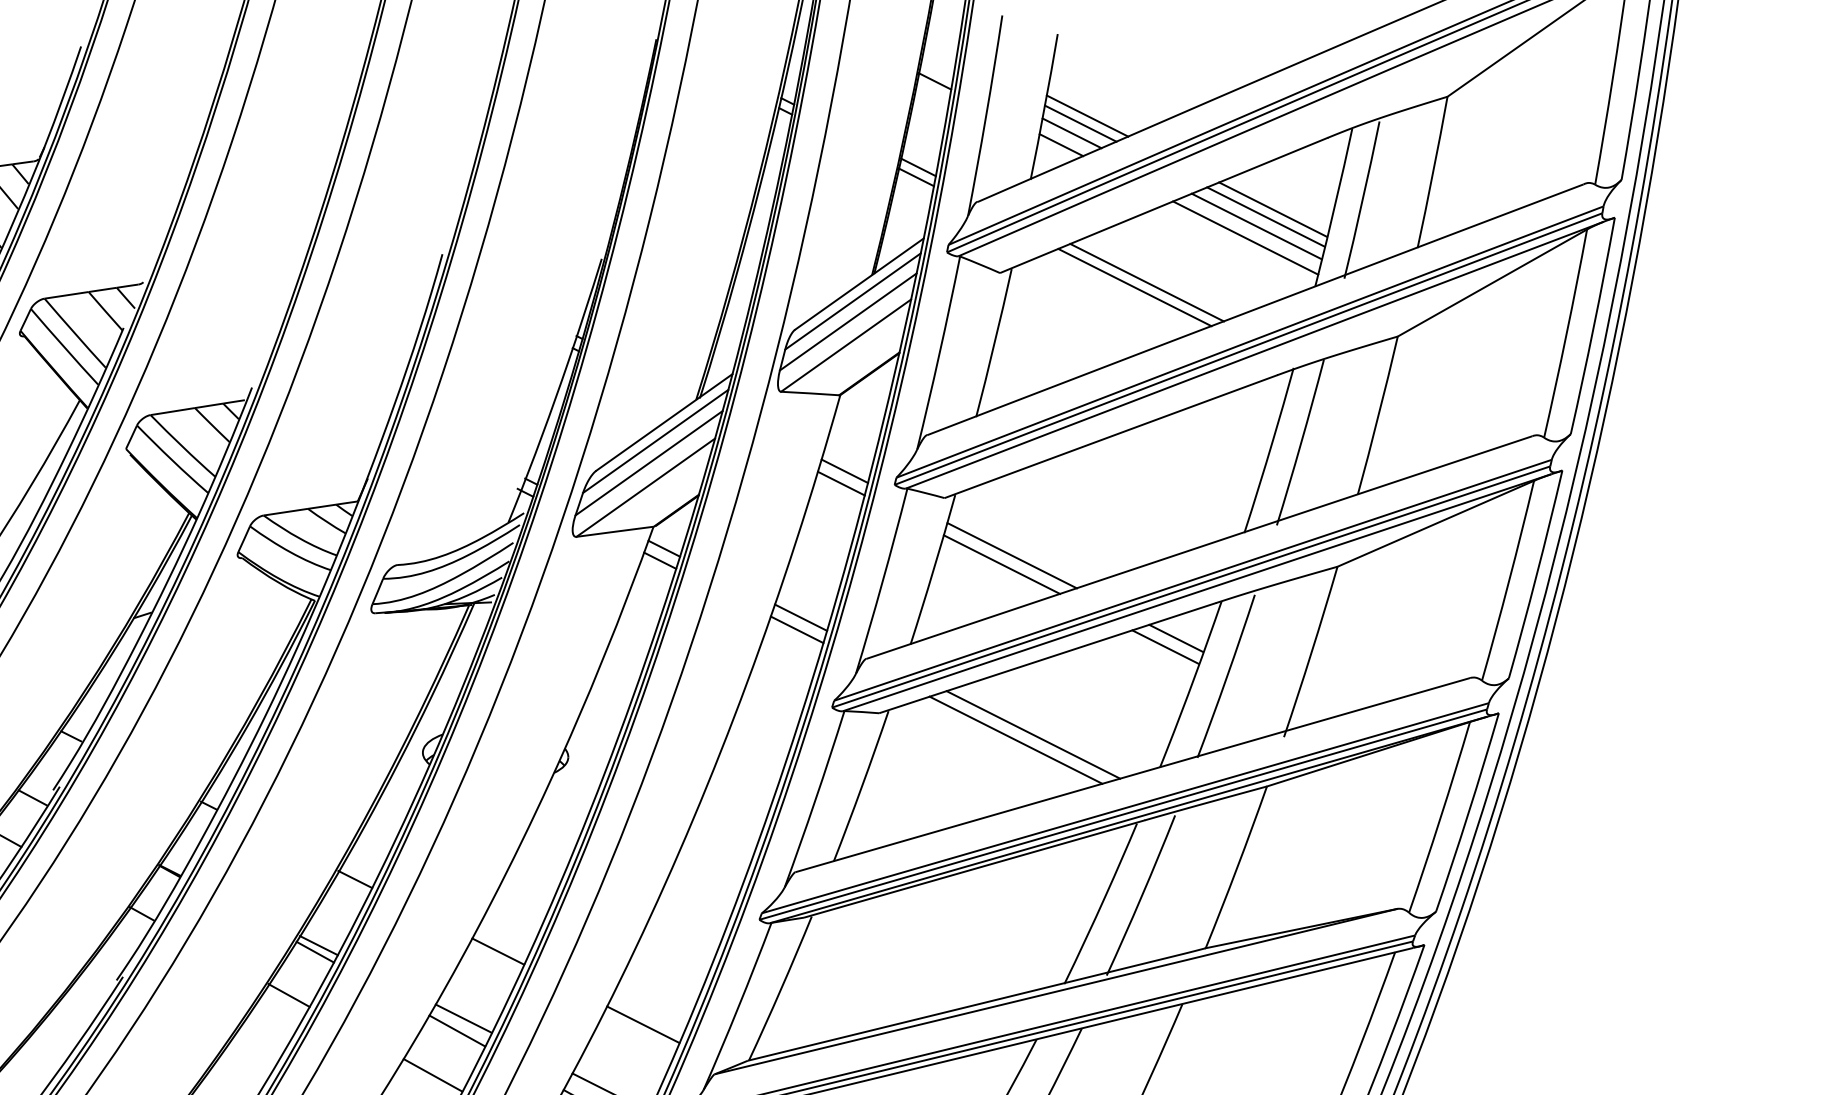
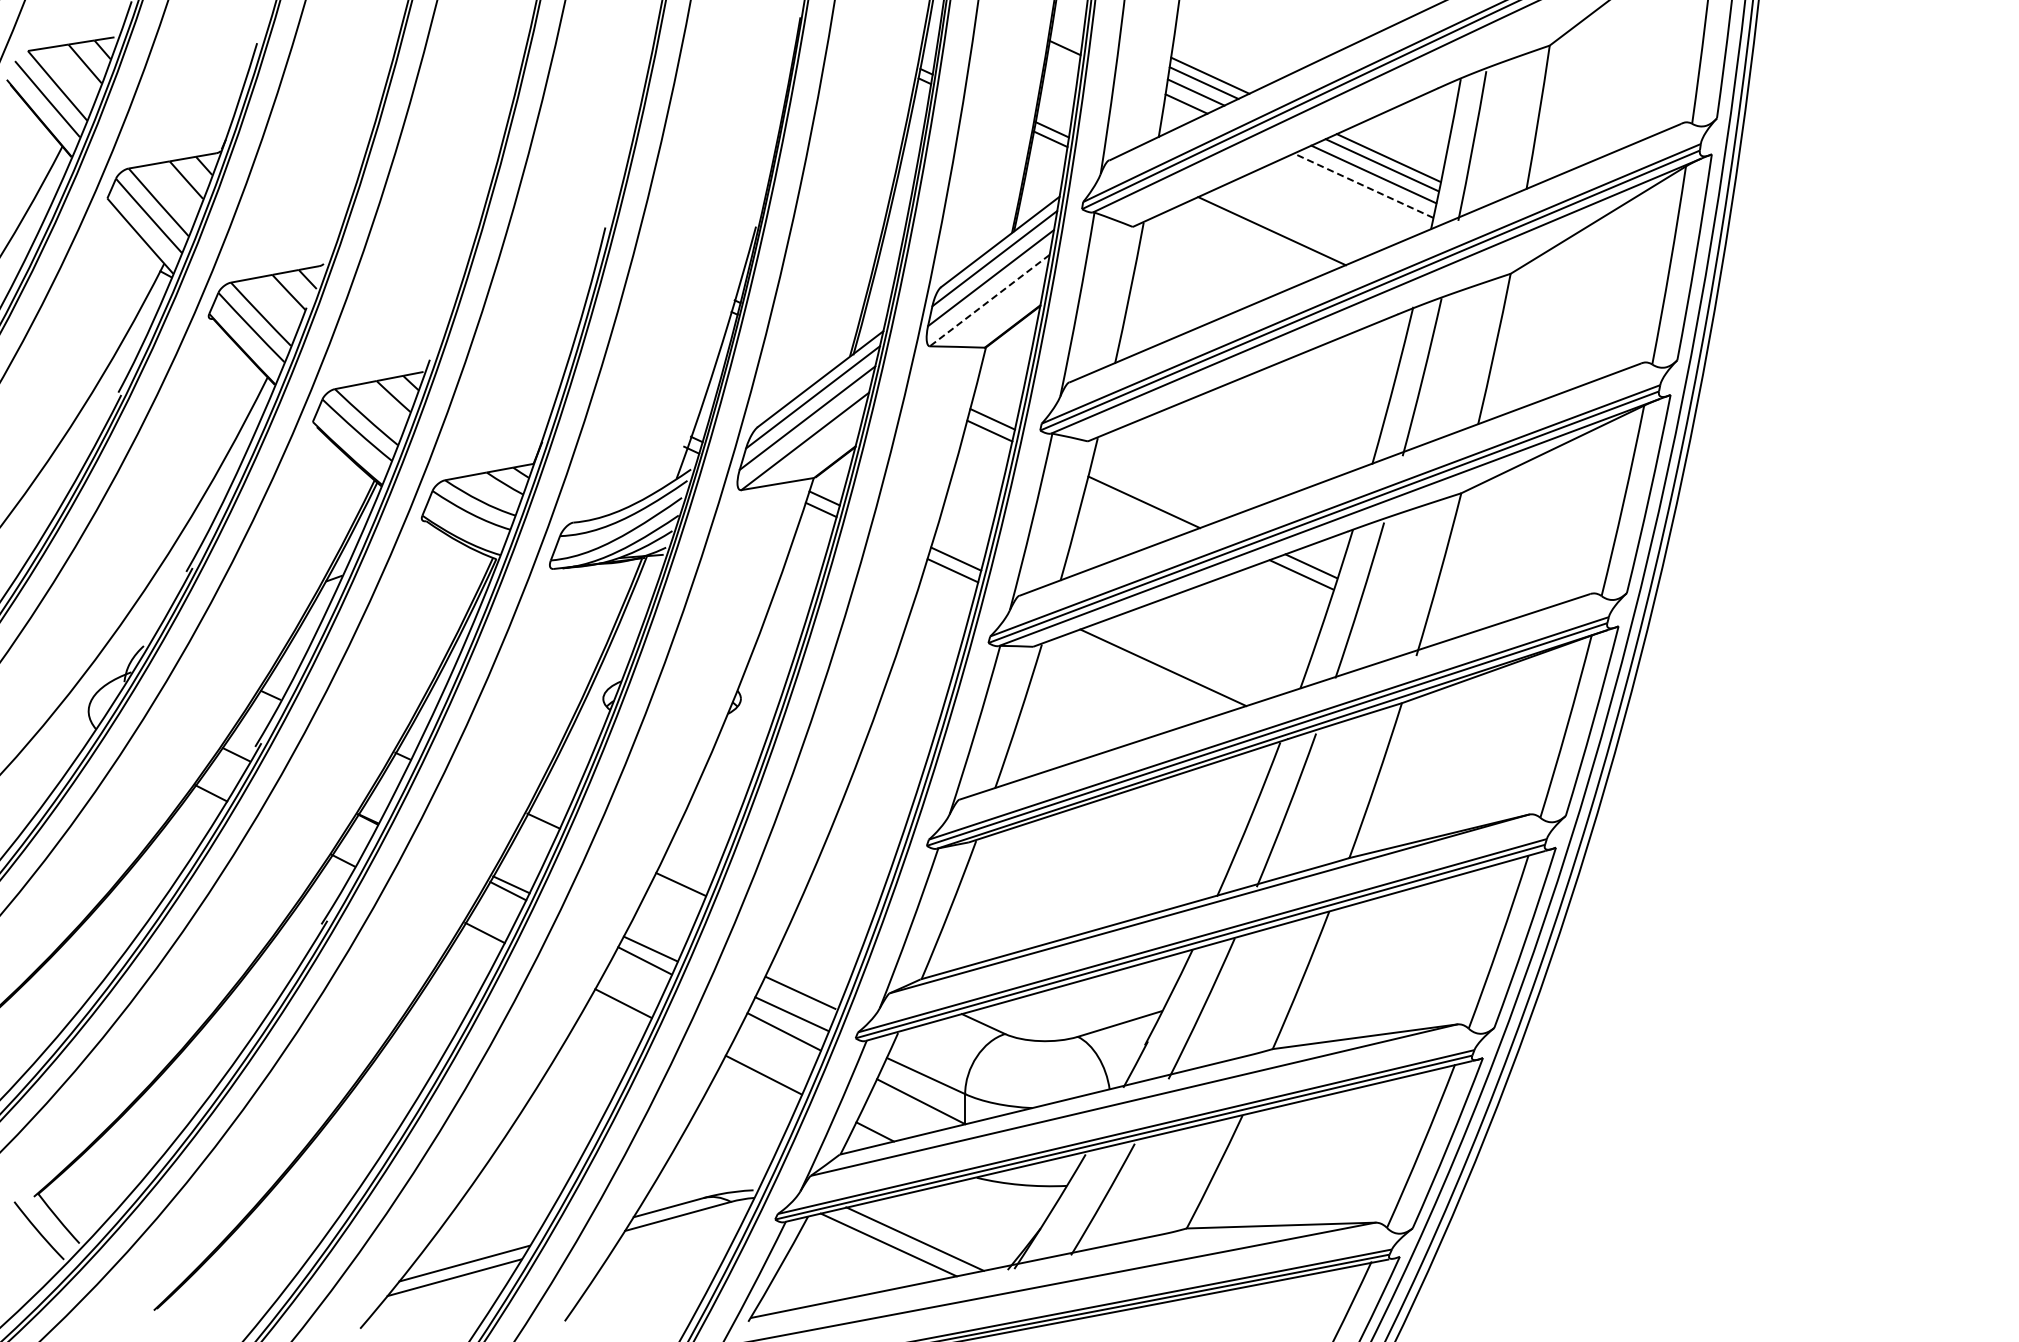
line: (1245, 237) -> (1363, 185), solid -> dashed
line: (1134, 287) -> (1260, 236), removed
line: (845, 345) -> (989, 300), solid -> dashed
line: (1012, 555) -> (1153, 493), removed
line: (1033, 734) -> (1179, 661), removed
line: (643, 1024) -> (800, 992), moved

